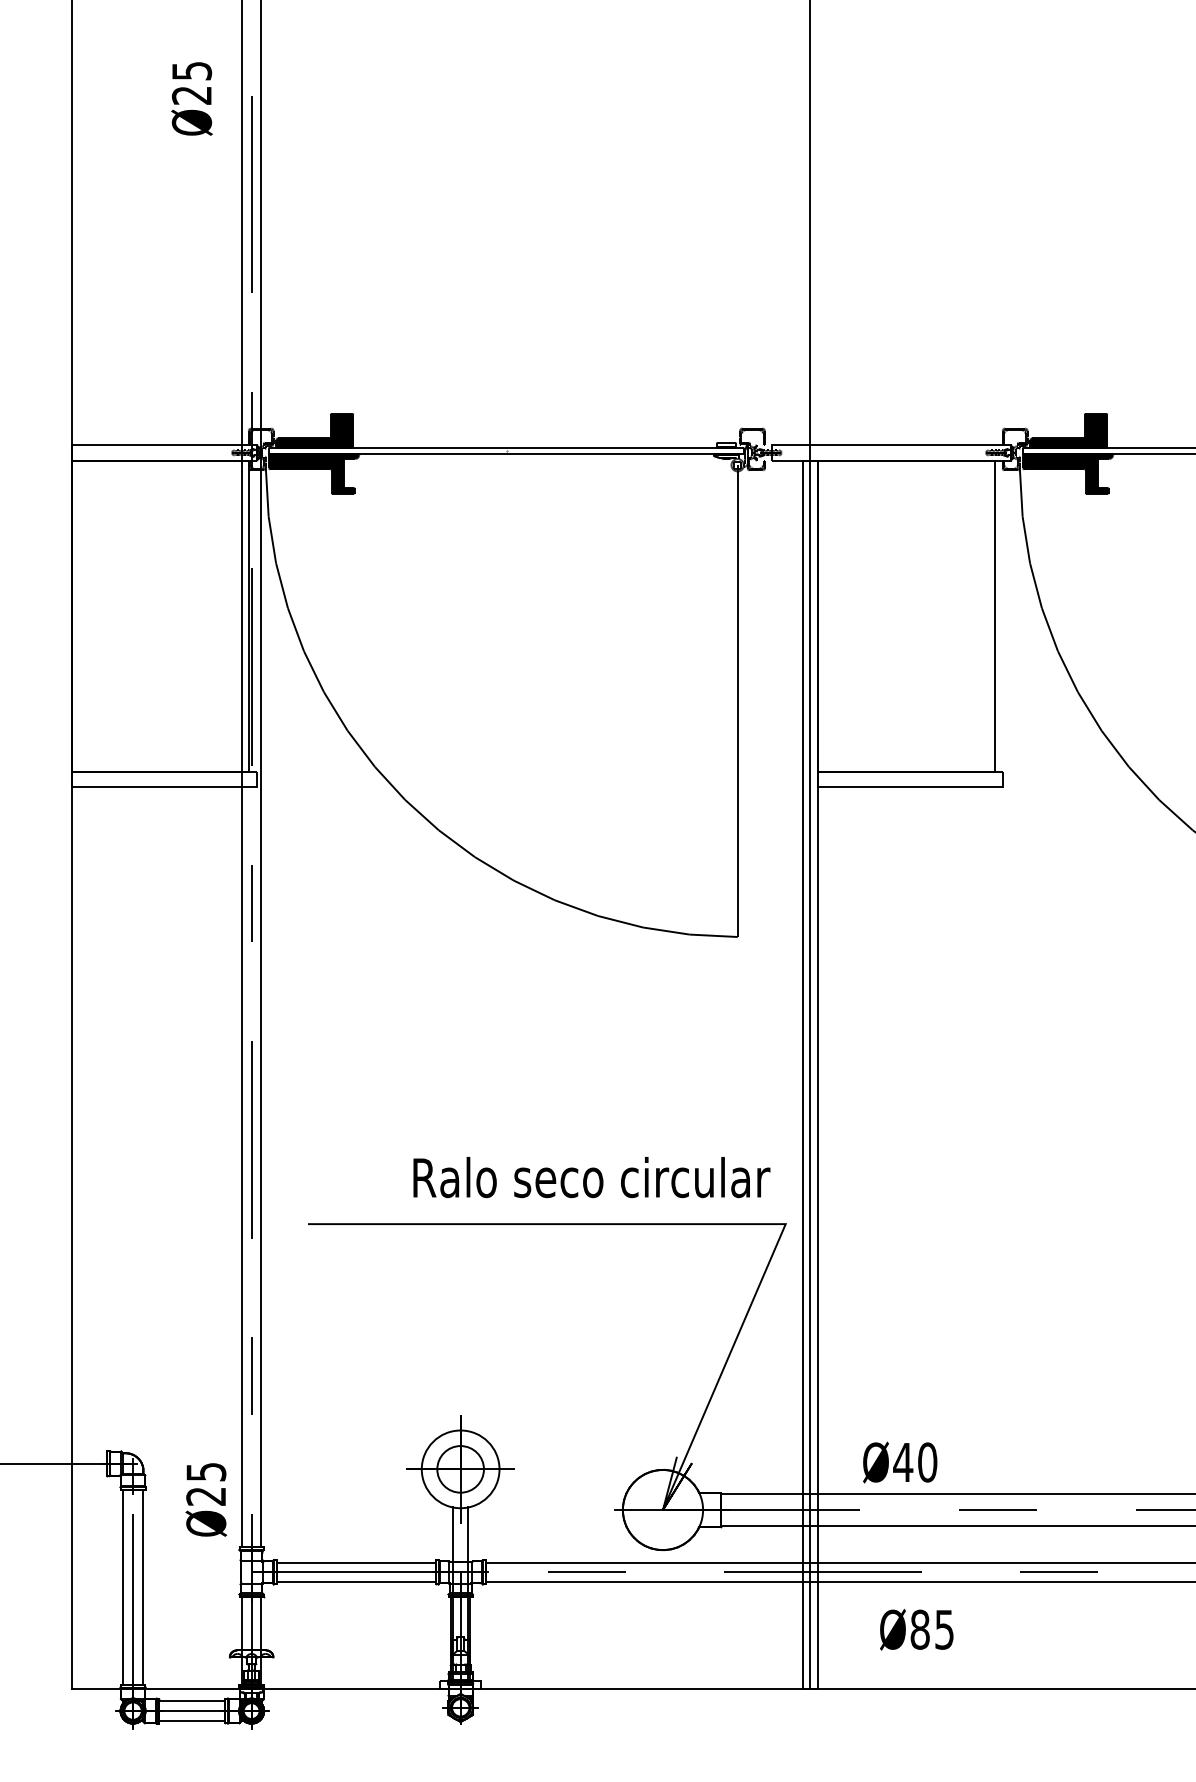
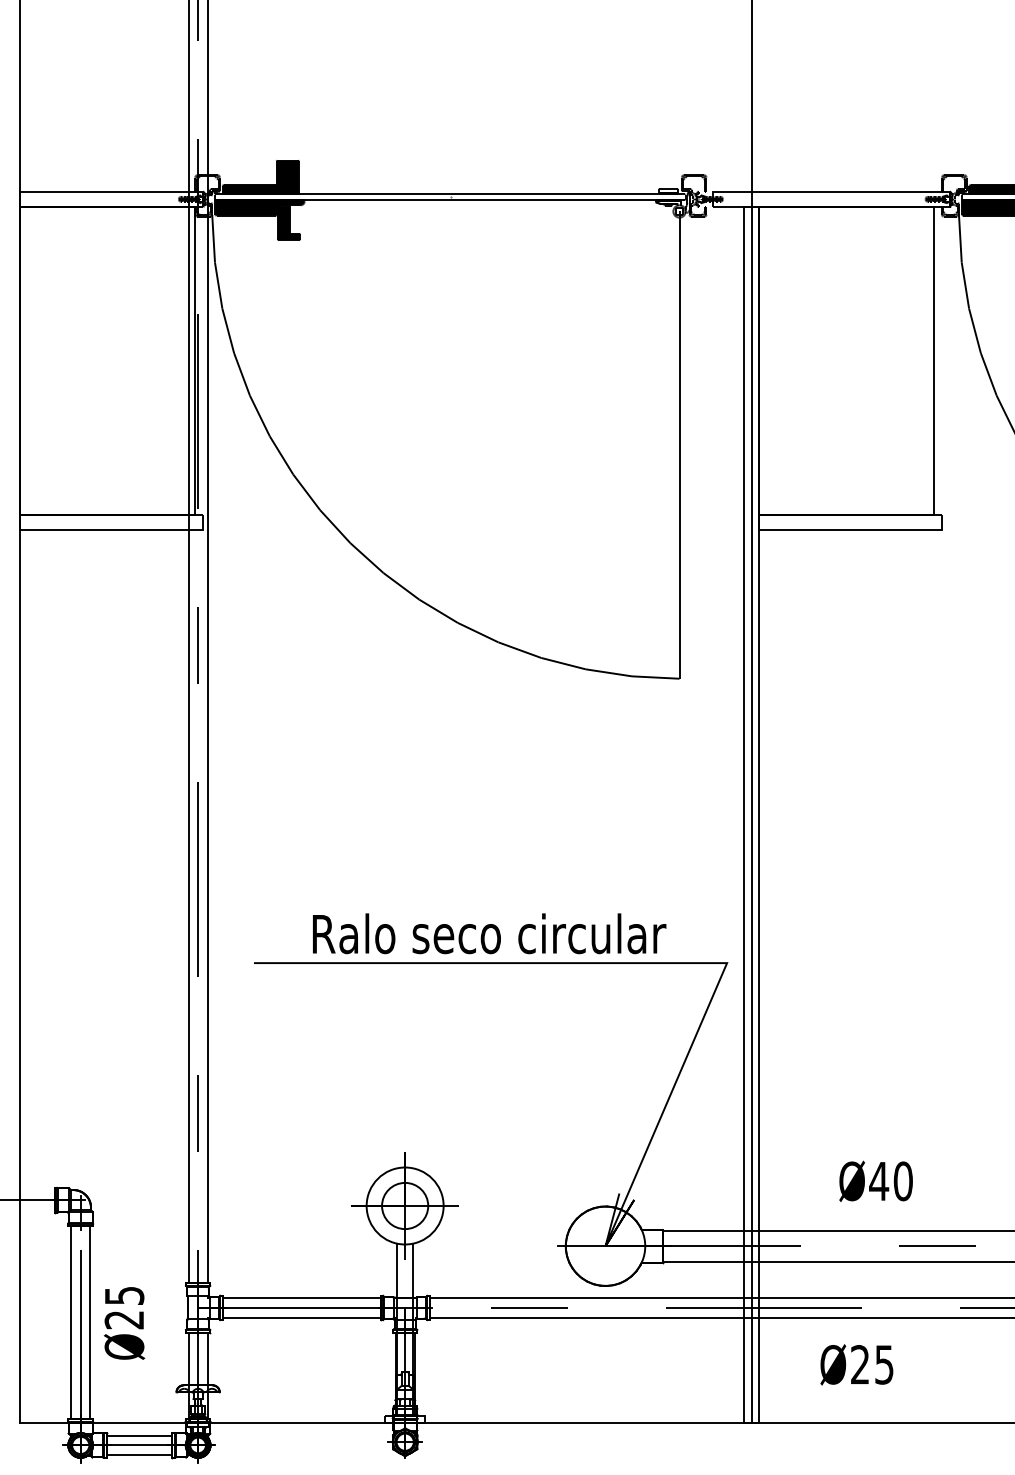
text: (591, 1177) -> (489, 933), moved
text: (900, 1462) -> (876, 1181), moved
text: (206, 1499) -> (124, 1322), moved
text: (919, 1629) -> (859, 1364), Ø85 -> Ø25

